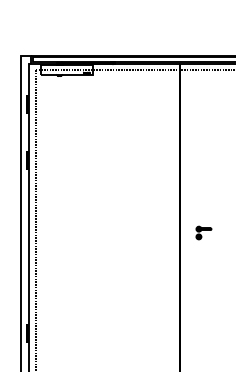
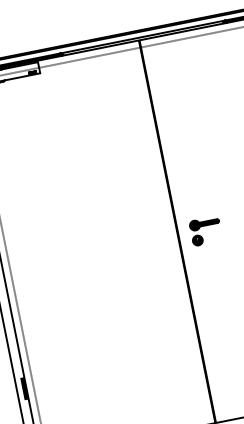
part: (203, 232) -> (205, 230), size x1.67

